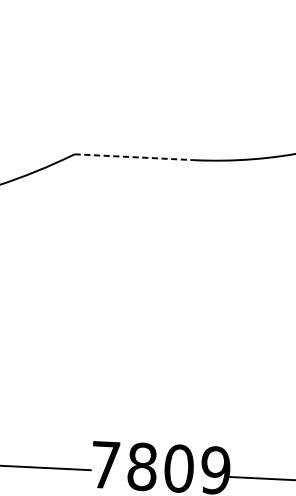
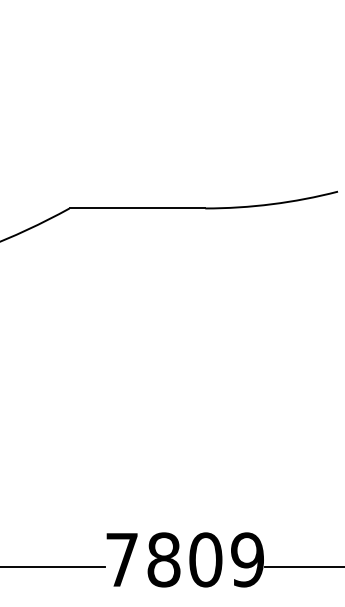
line: (134, 157) -> (137, 208), dashed -> solid

